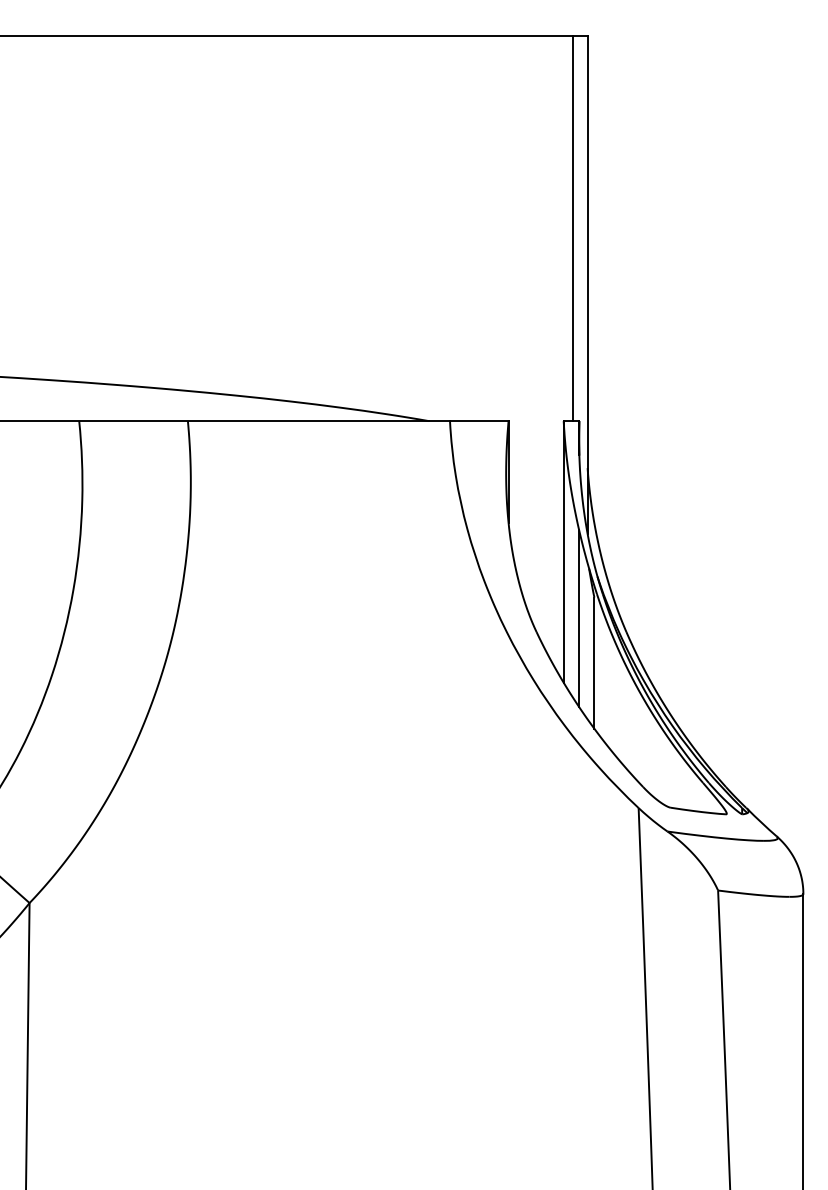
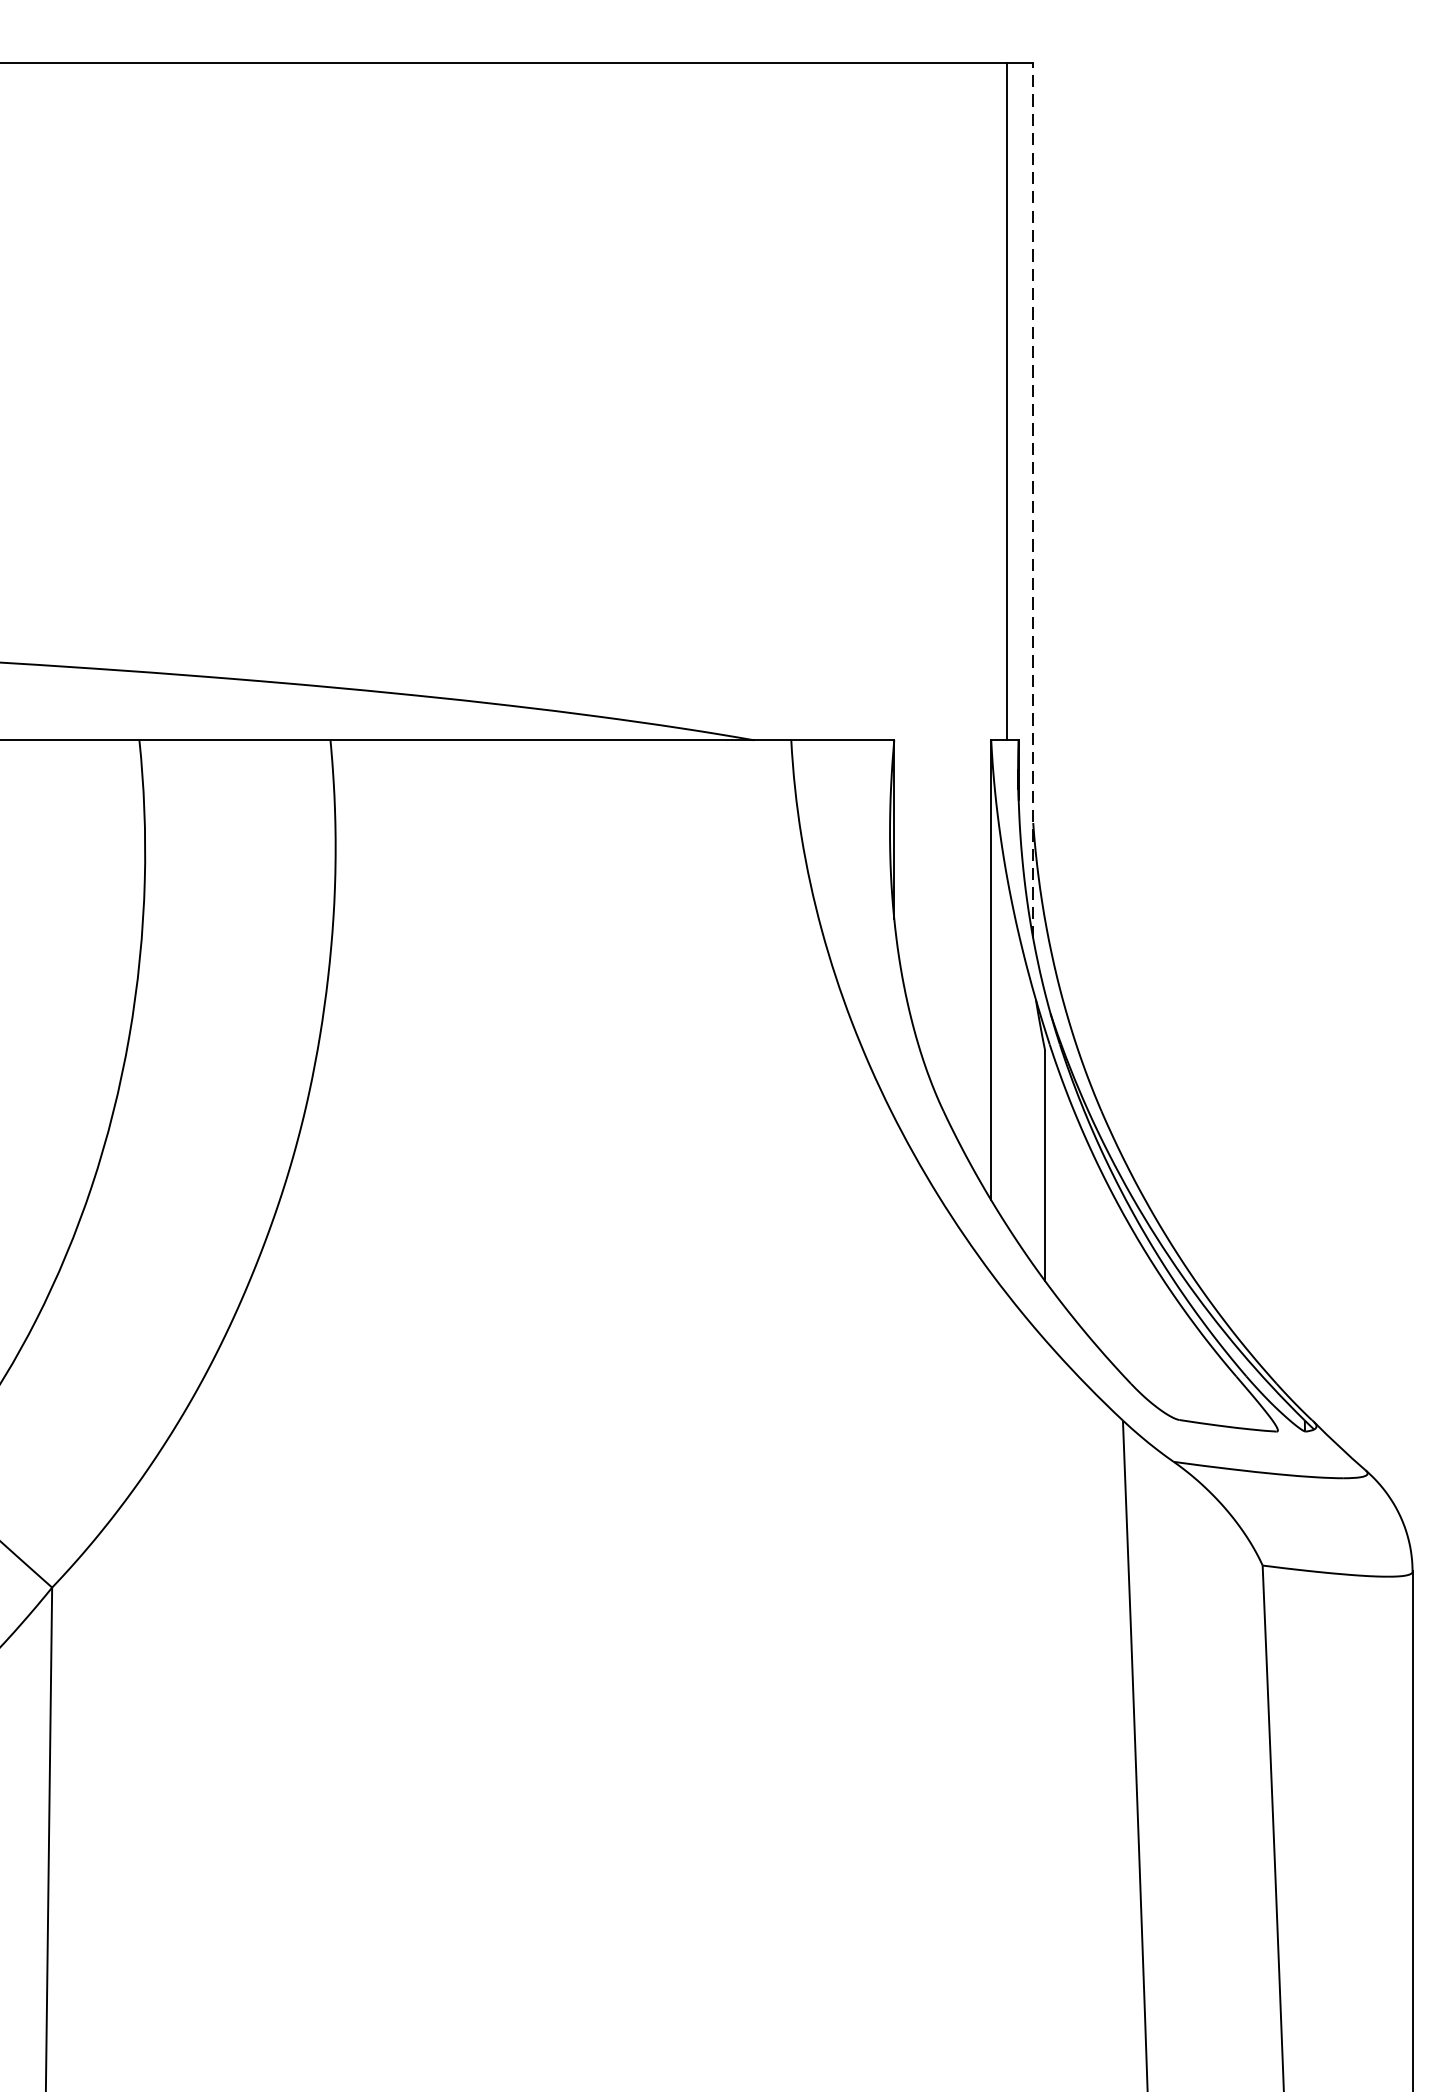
line: (587, 284) -> (1033, 500), solid -> dashed
line: (579, 618) -> (1018, 1087), removed

